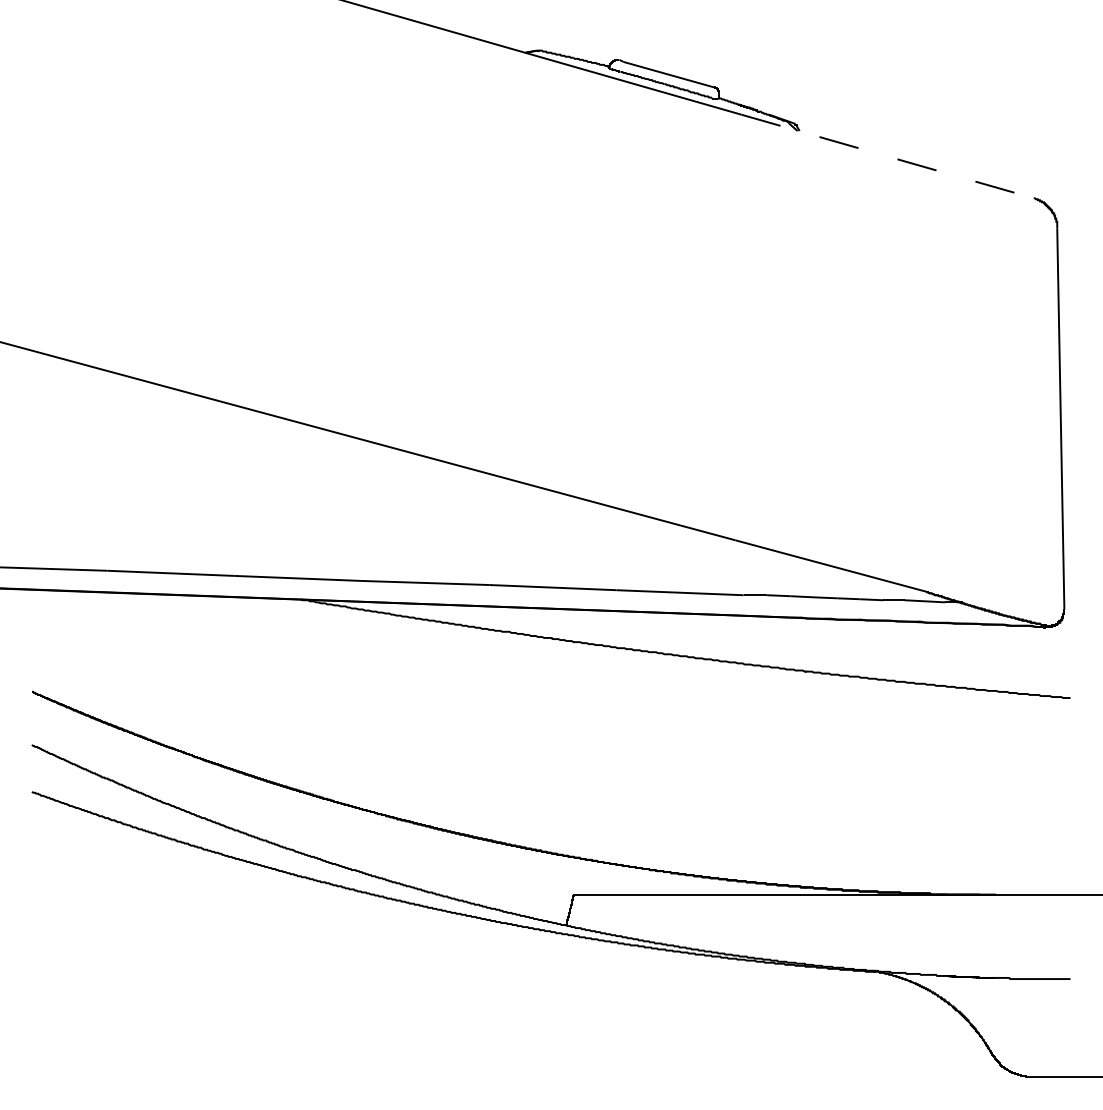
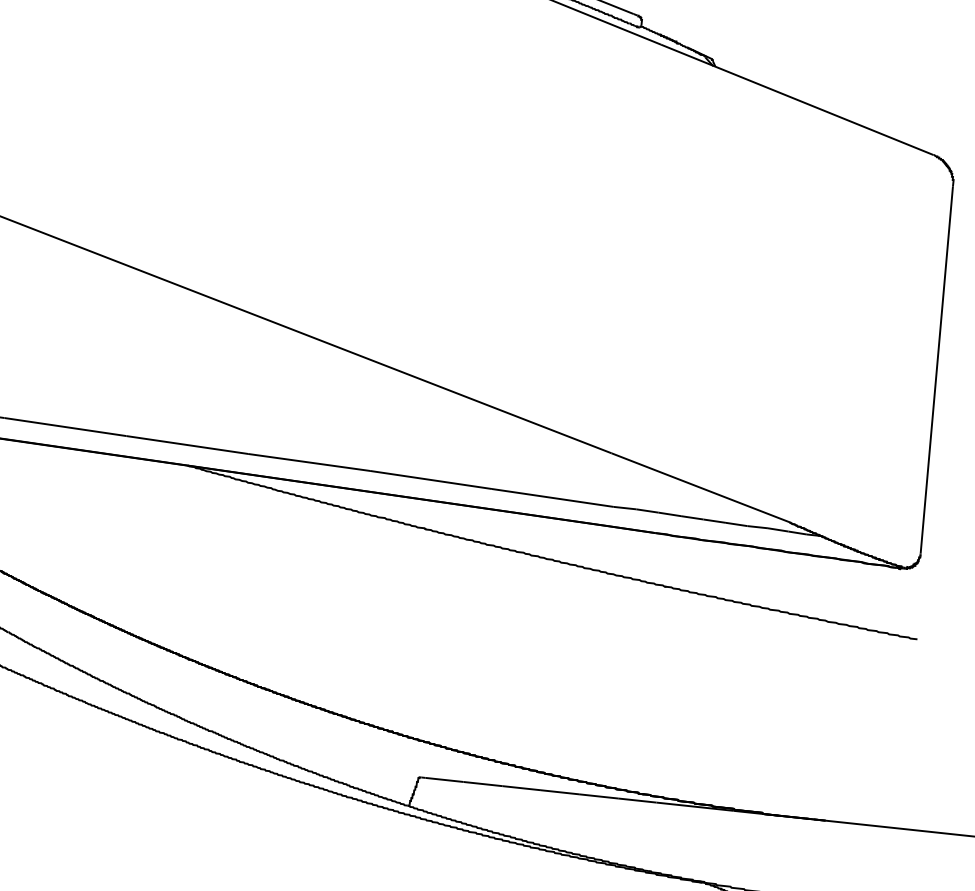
line: (887, 156) -> (797, 99), dashed -> solid

